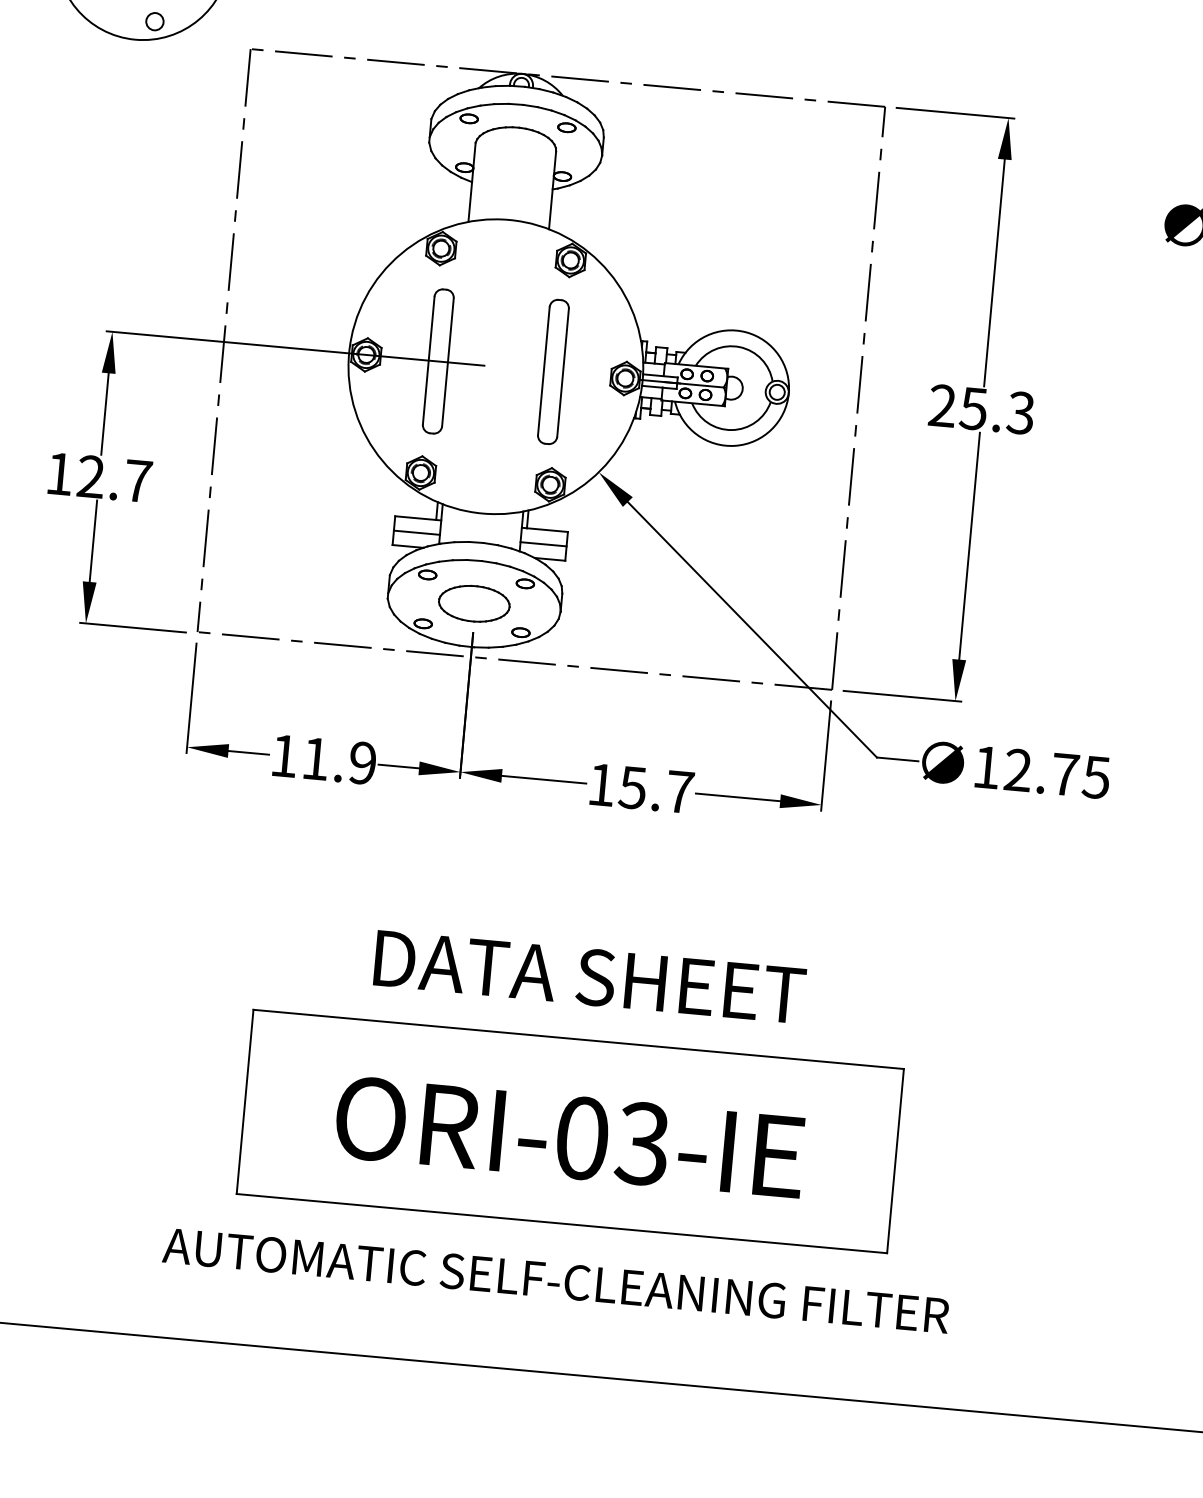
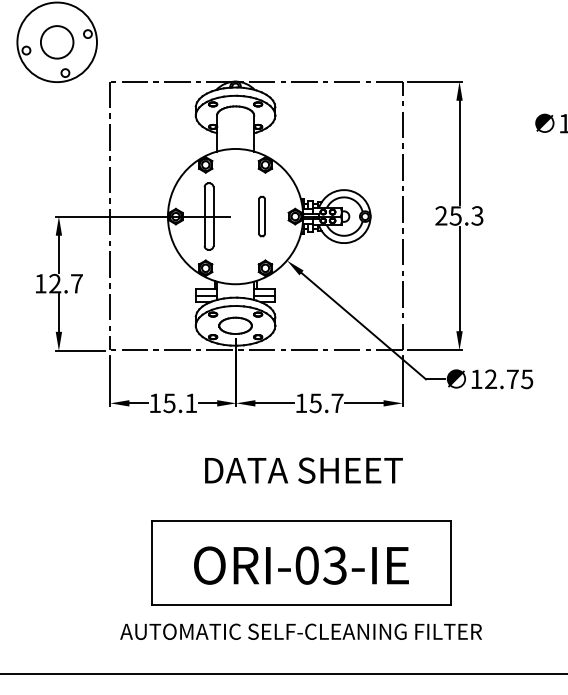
part: (552, 371) -> (261, 216), size x0.6
text: (339, 761) -> (180, 403), 11.9 -> 15.1
text: (588, 976) -> (303, 470), moved

